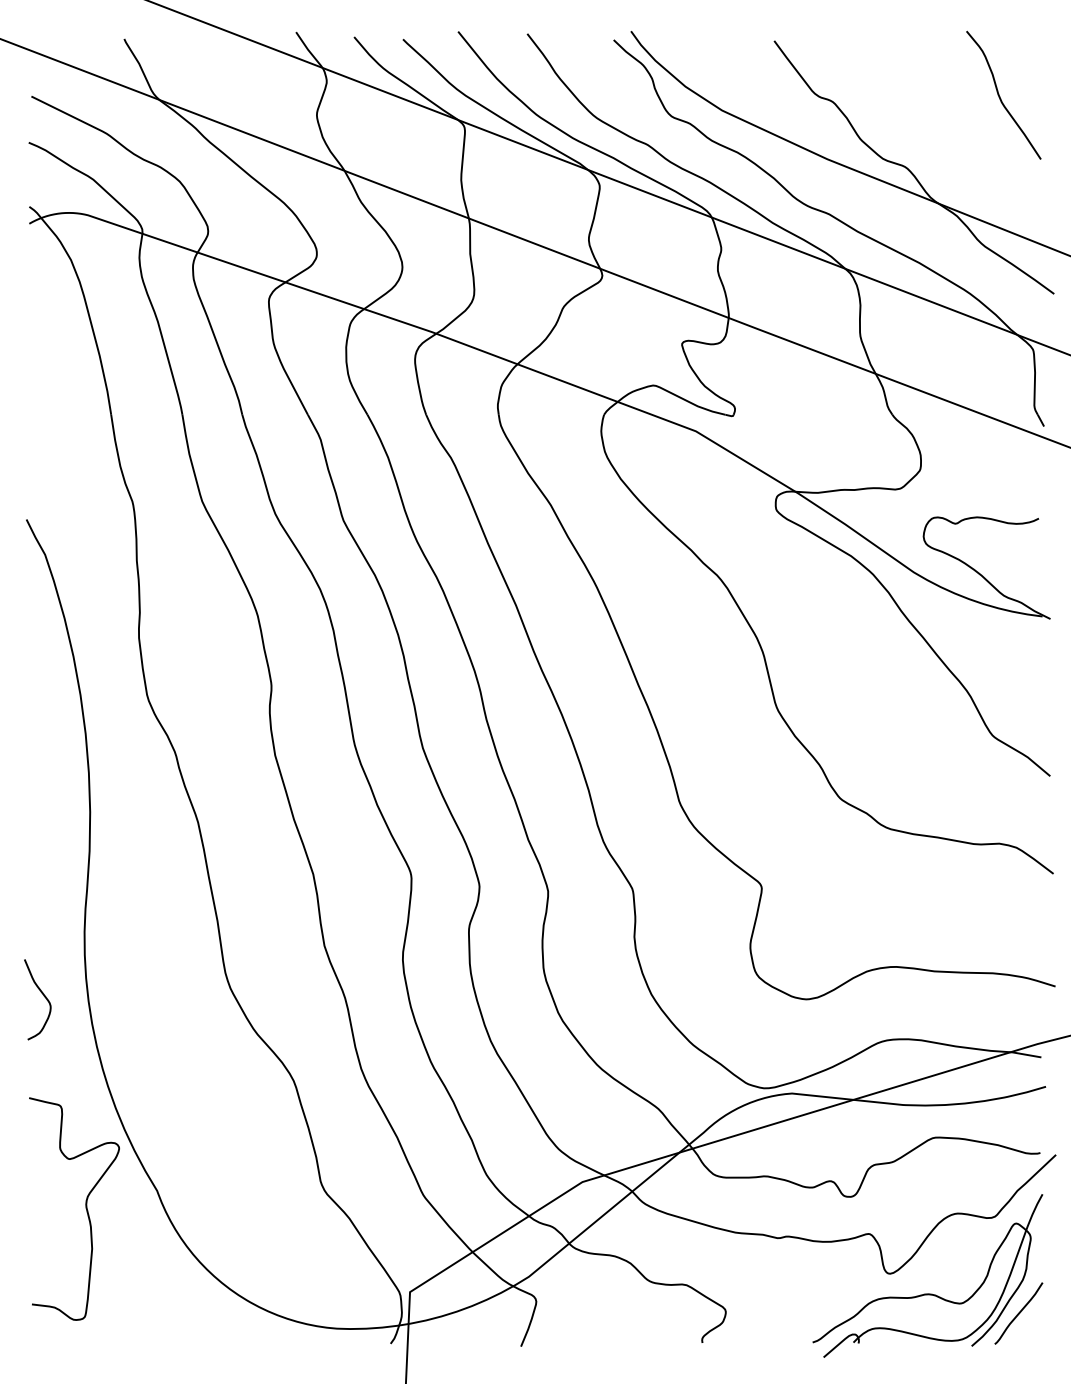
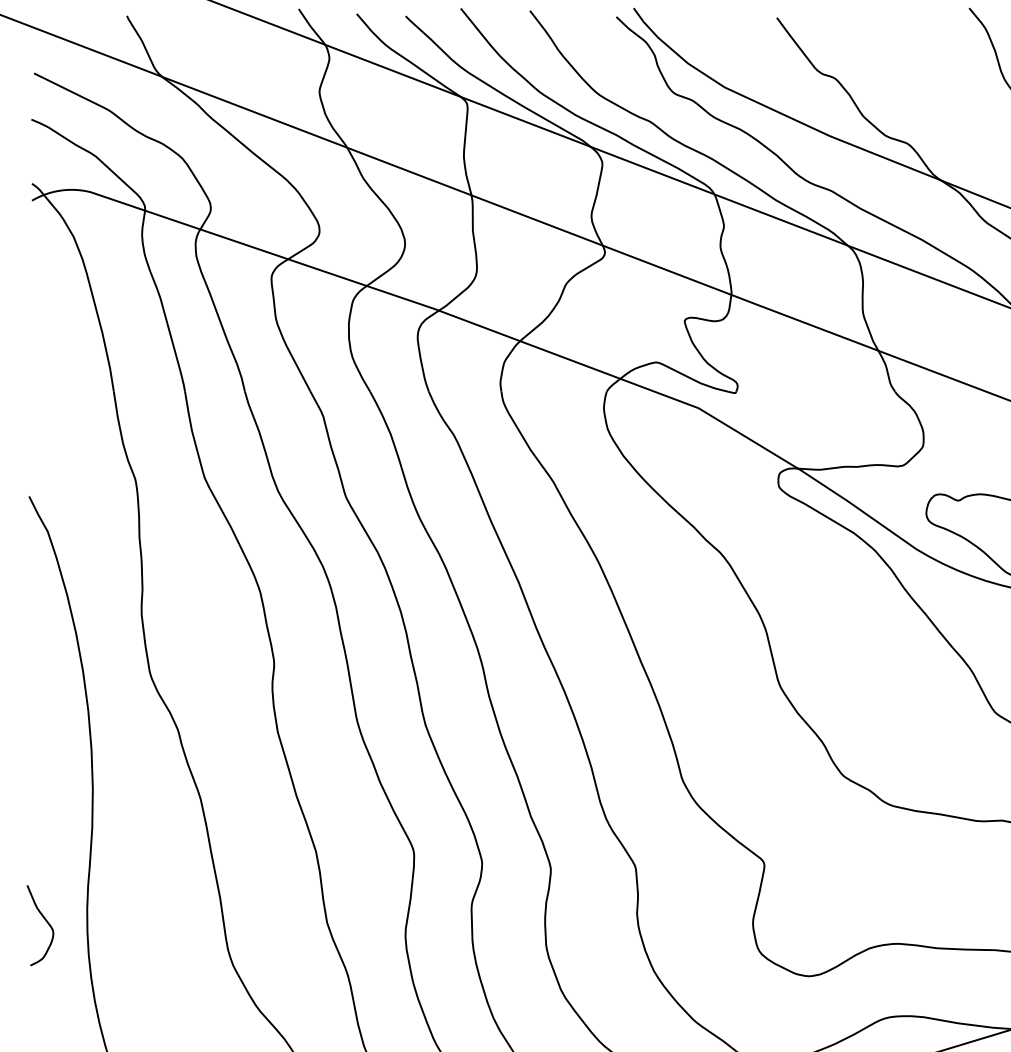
curve: (43, 996) -> (46, 922), moved

